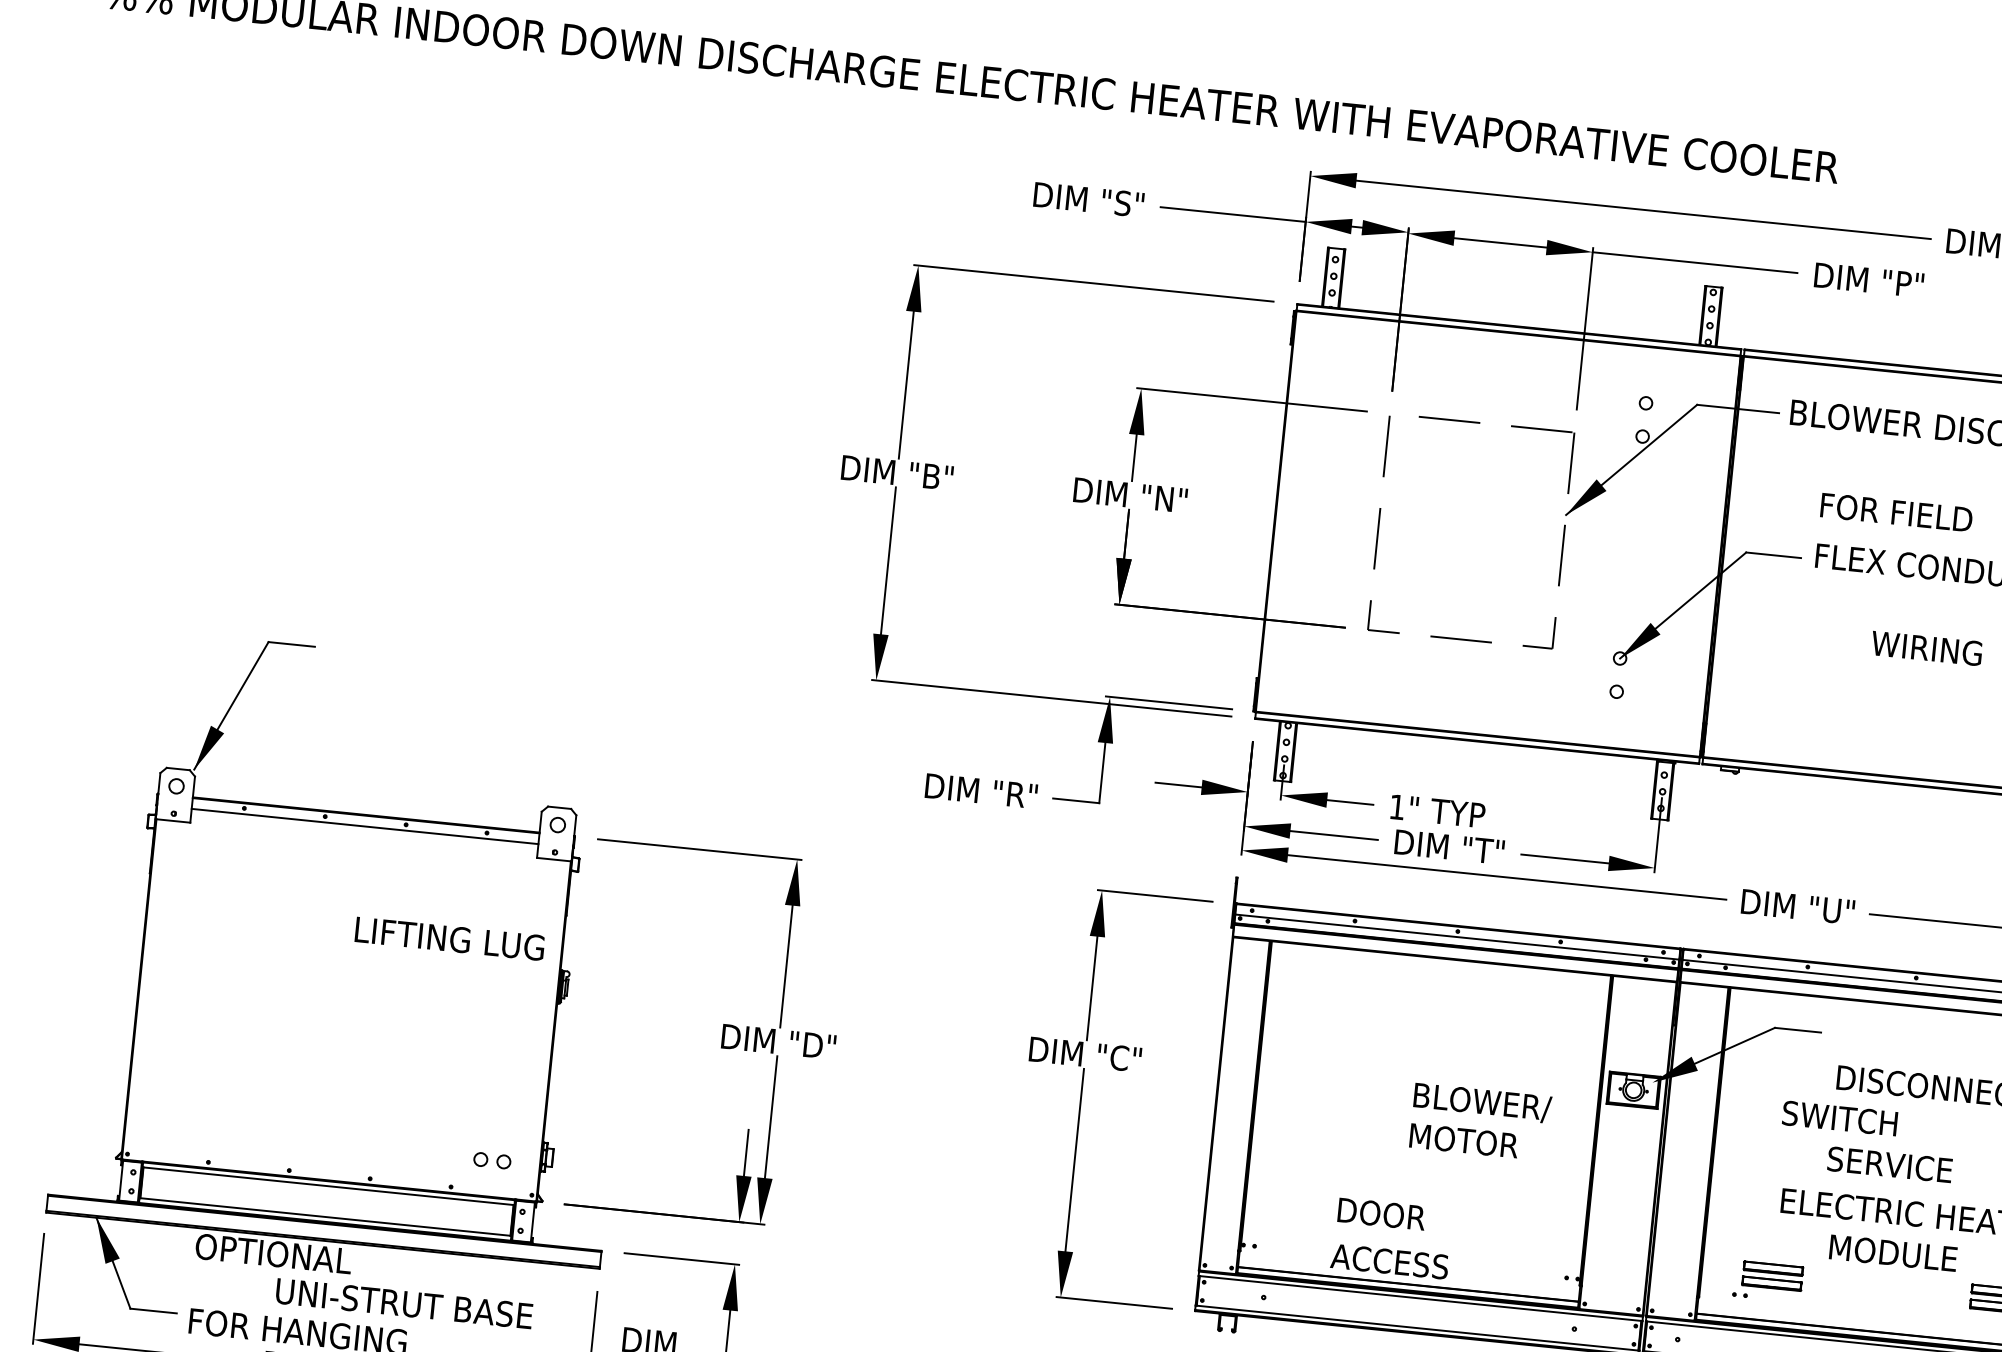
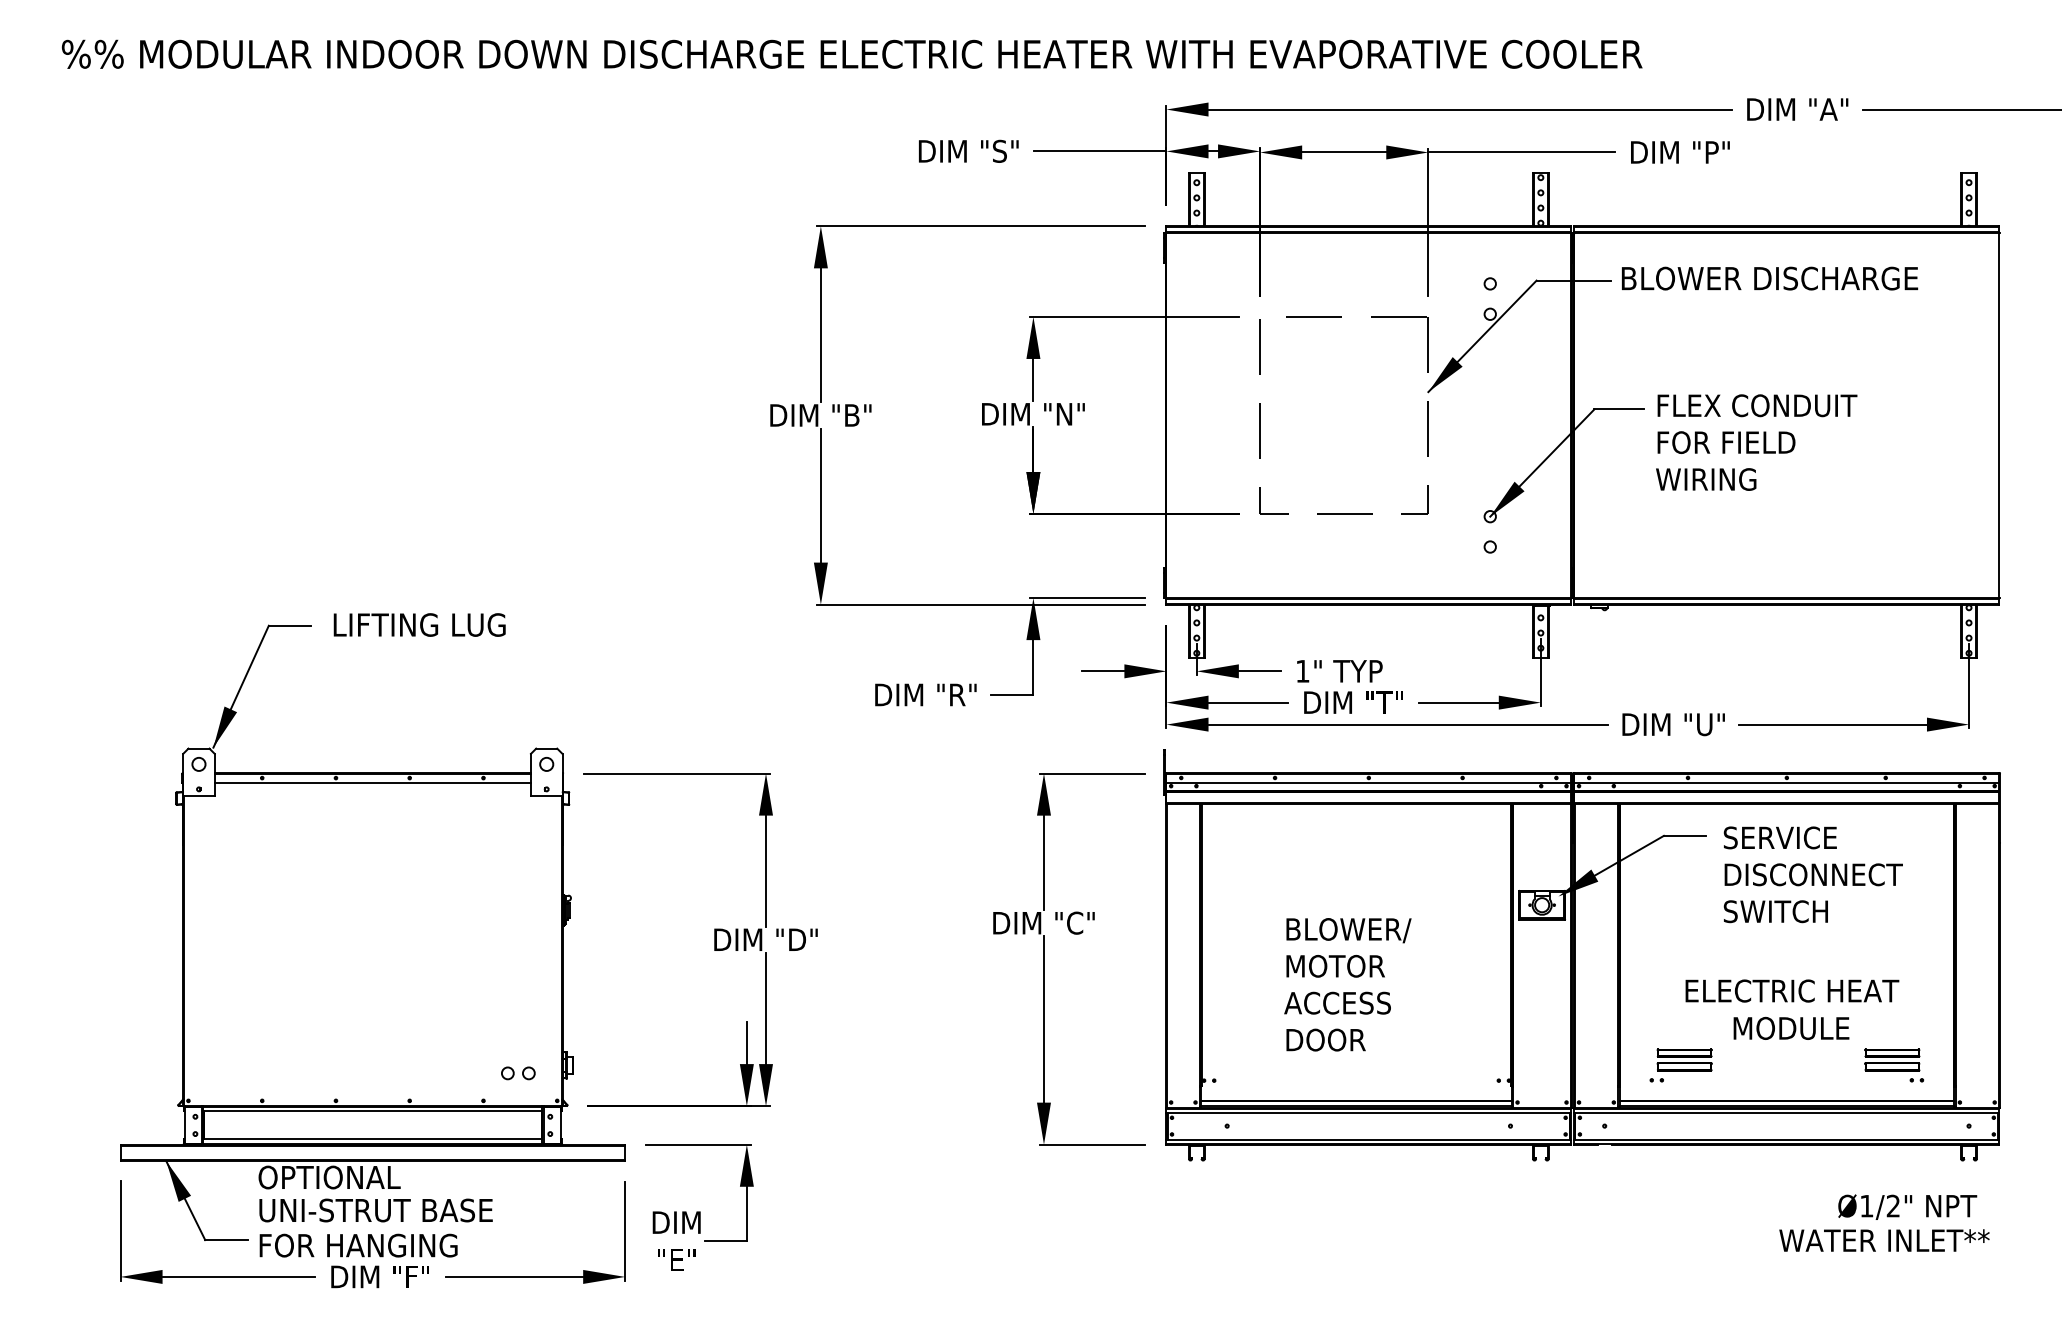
text: (1896, 512) -> (1726, 442), moved
text: (1927, 648) -> (1706, 479), moved
text: (449, 938) -> (419, 624), moved
text: (1482, 1102) -> (1348, 930), moved
text: (1839, 1118) -> (1775, 911), moved
text: (1463, 1141) -> (1335, 966), moved
text: (1889, 1164) -> (1779, 837), moved
text: (1389, 1260) -> (1337, 1002), moved
text: (403, 1303) -> (375, 1210), moved

